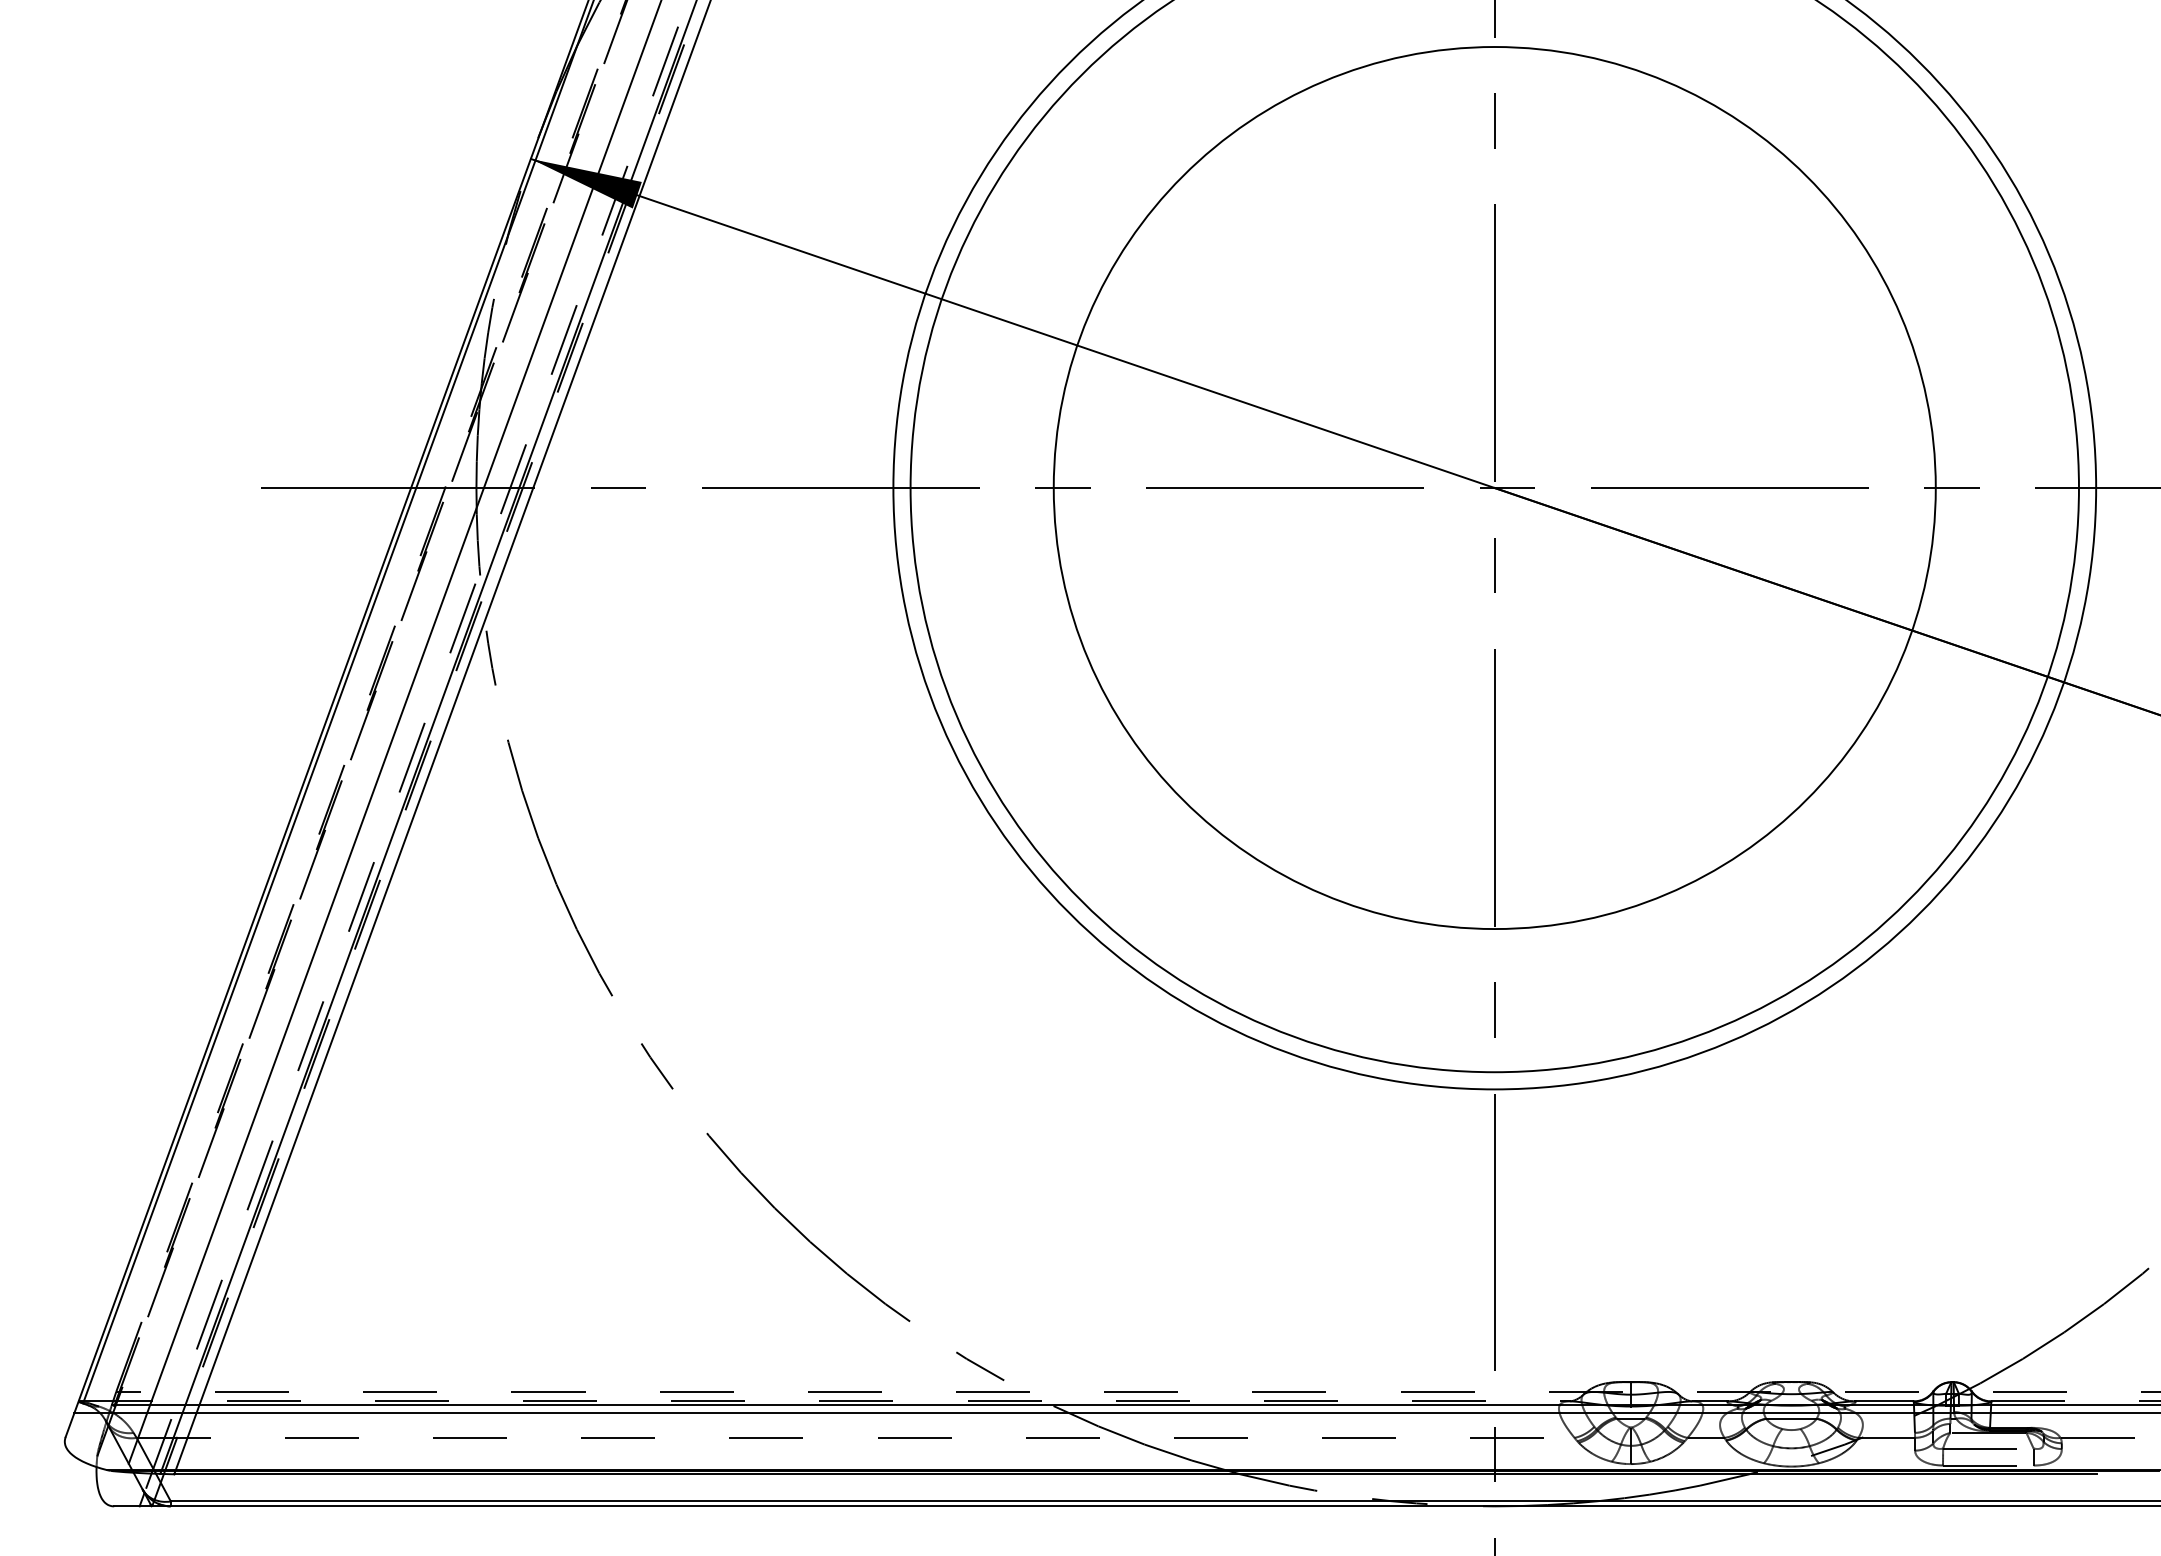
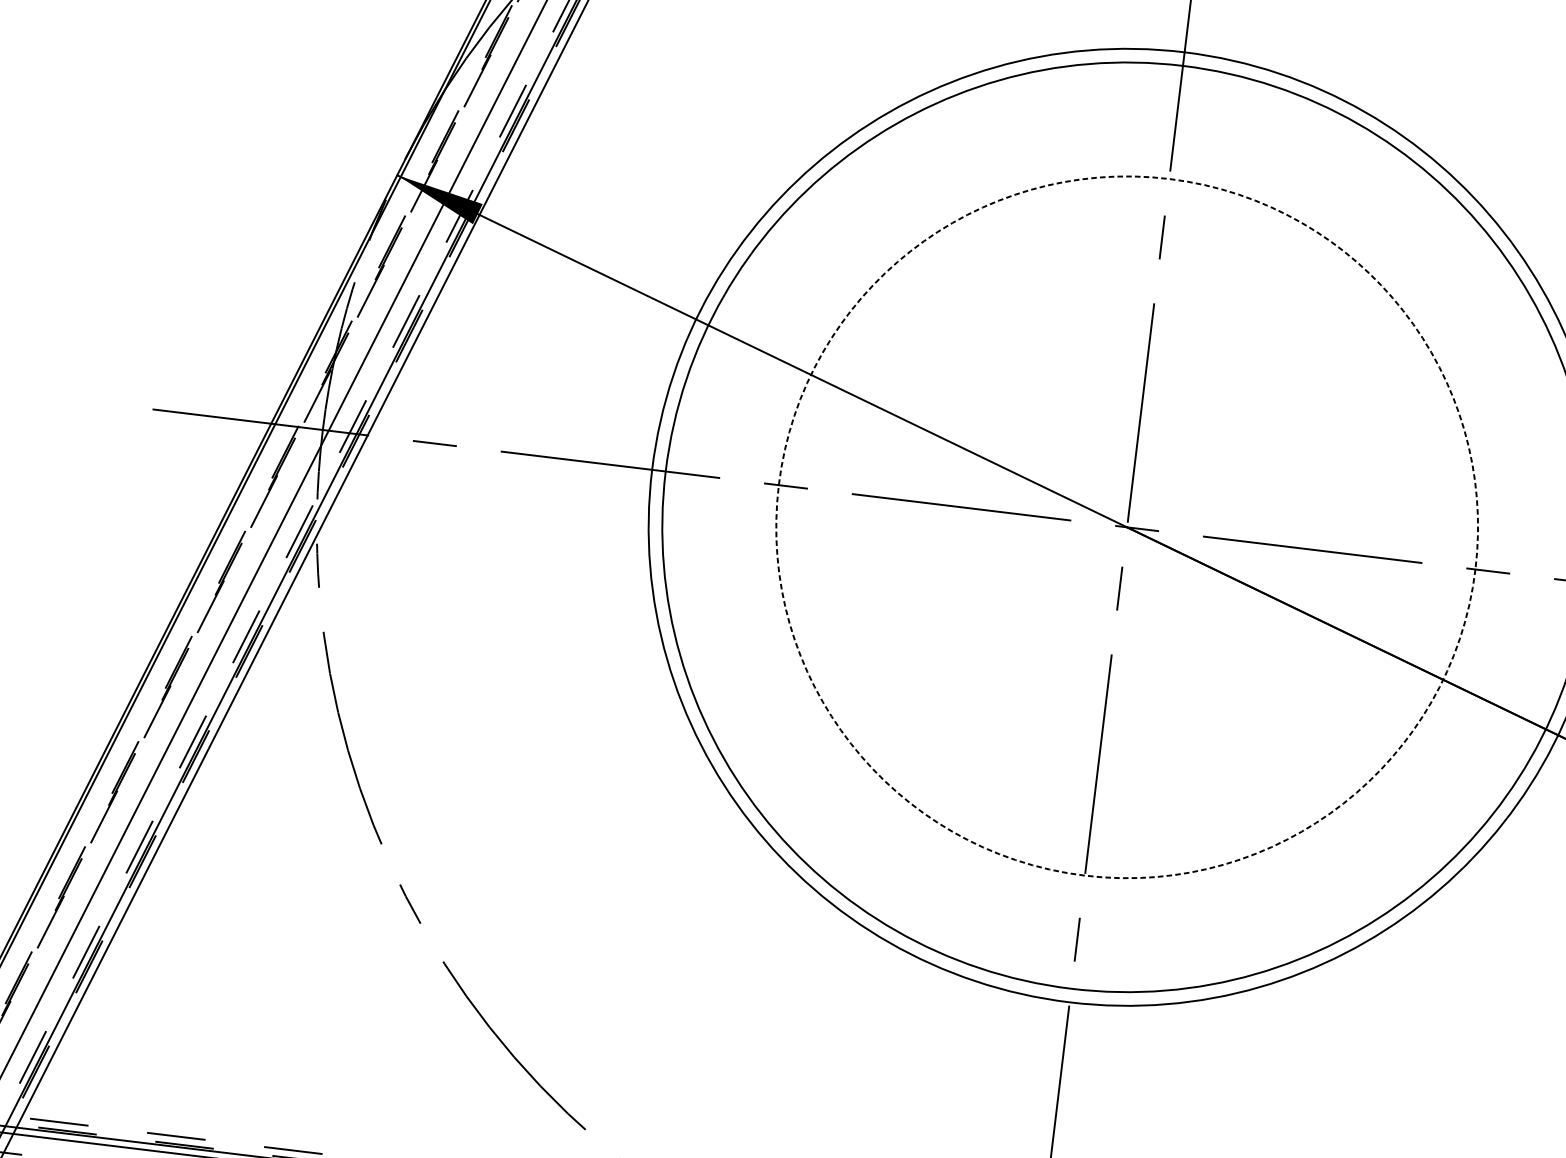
circle: (1494, 488) -> (1126, 527), solid -> dashed

